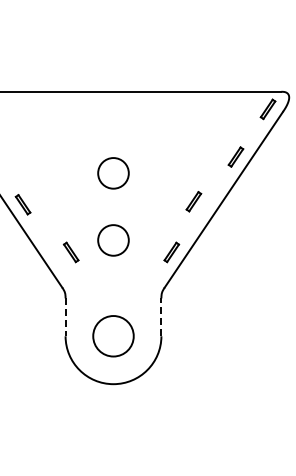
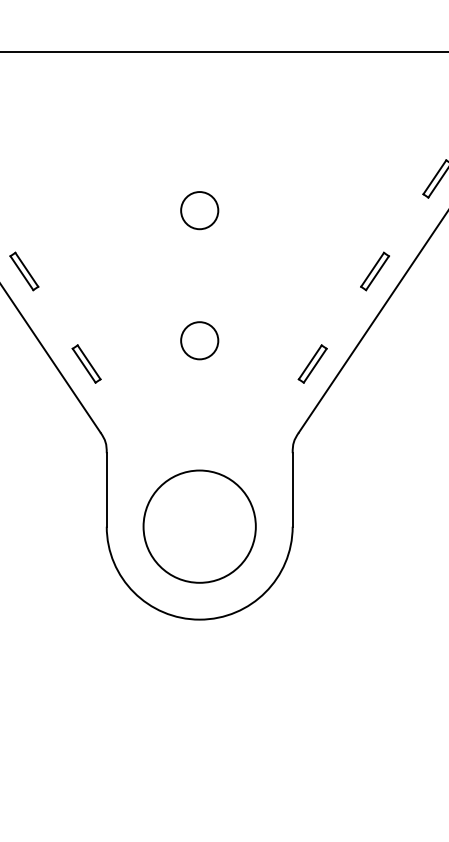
circle: (113, 172) -> (199, 208), size x0.62
part: (193, 201) -> (374, 271), moved
circle: (113, 240) -> (199, 340), size x0.62
part: (70, 252) -> (85, 364), moved
line: (65, 317) -> (106, 490), dashed -> solid
line: (161, 317) -> (292, 490), dashed -> solid
circle: (113, 336) -> (199, 527), size x1.43

